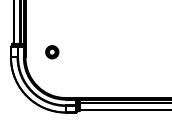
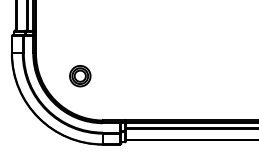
part: (52, 52) -> (80, 76), moved

